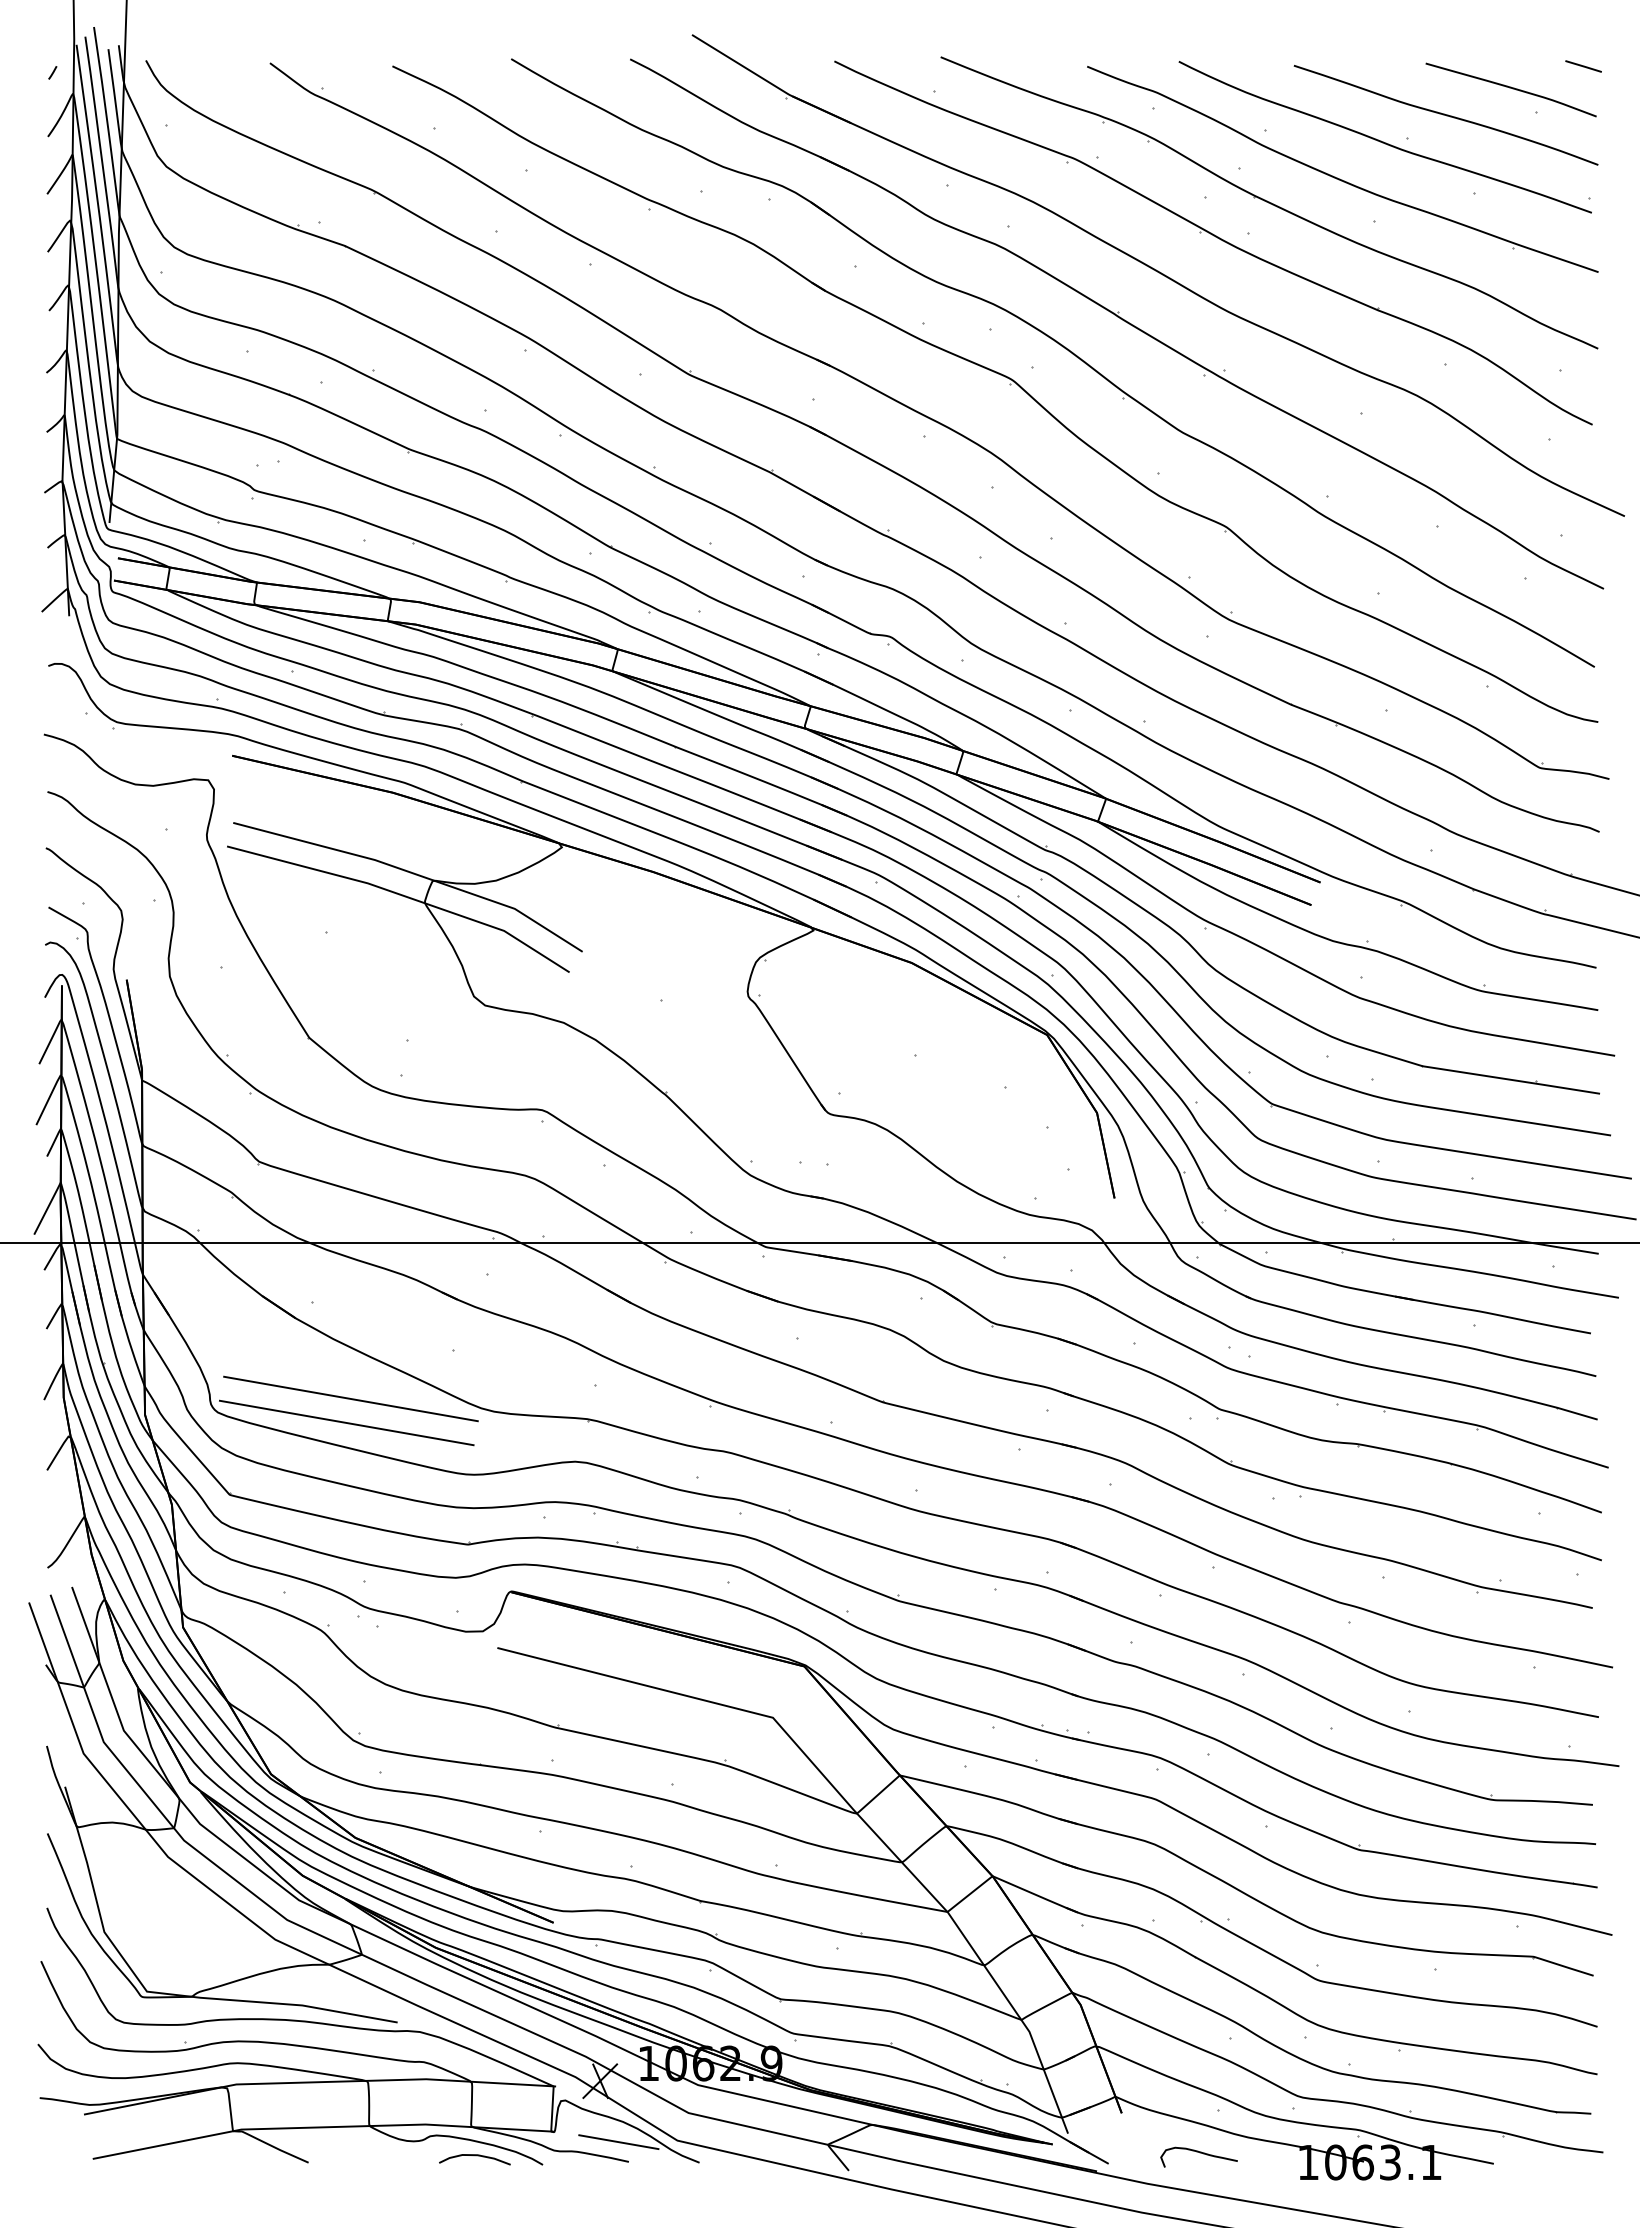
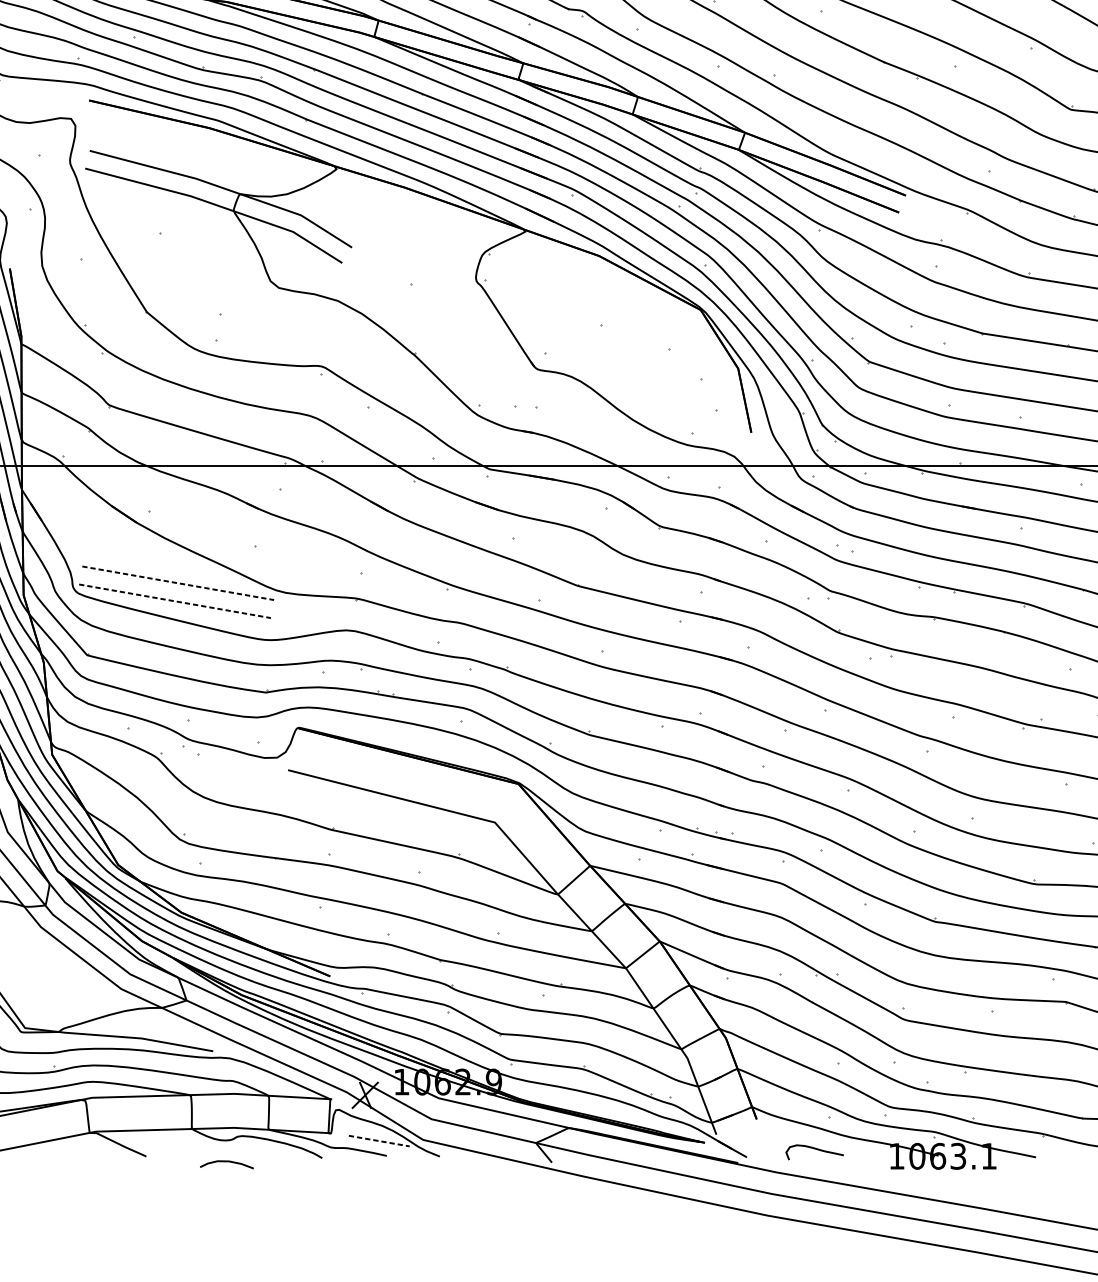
line: (350, 1398) -> (177, 582), solid -> dashed
line: (346, 1423) -> (174, 601), solid -> dashed
line: (619, 2142) -> (379, 1141), solid -> dashed
curve: (474, 2156) -> (226, 1162), moved

